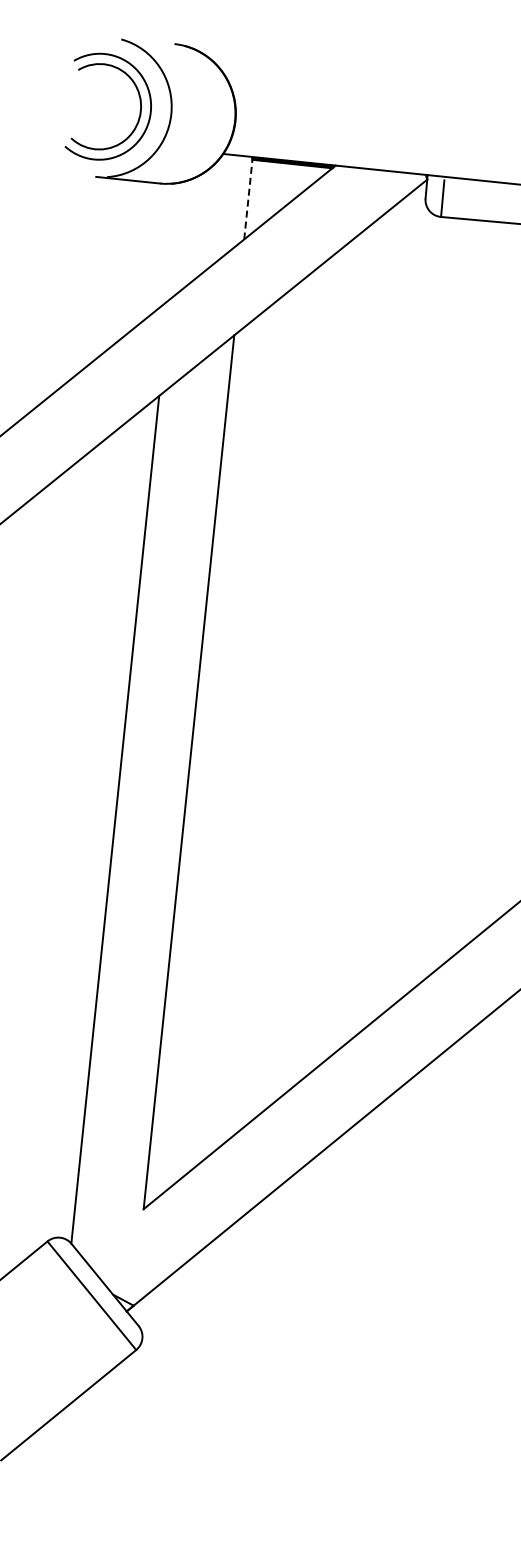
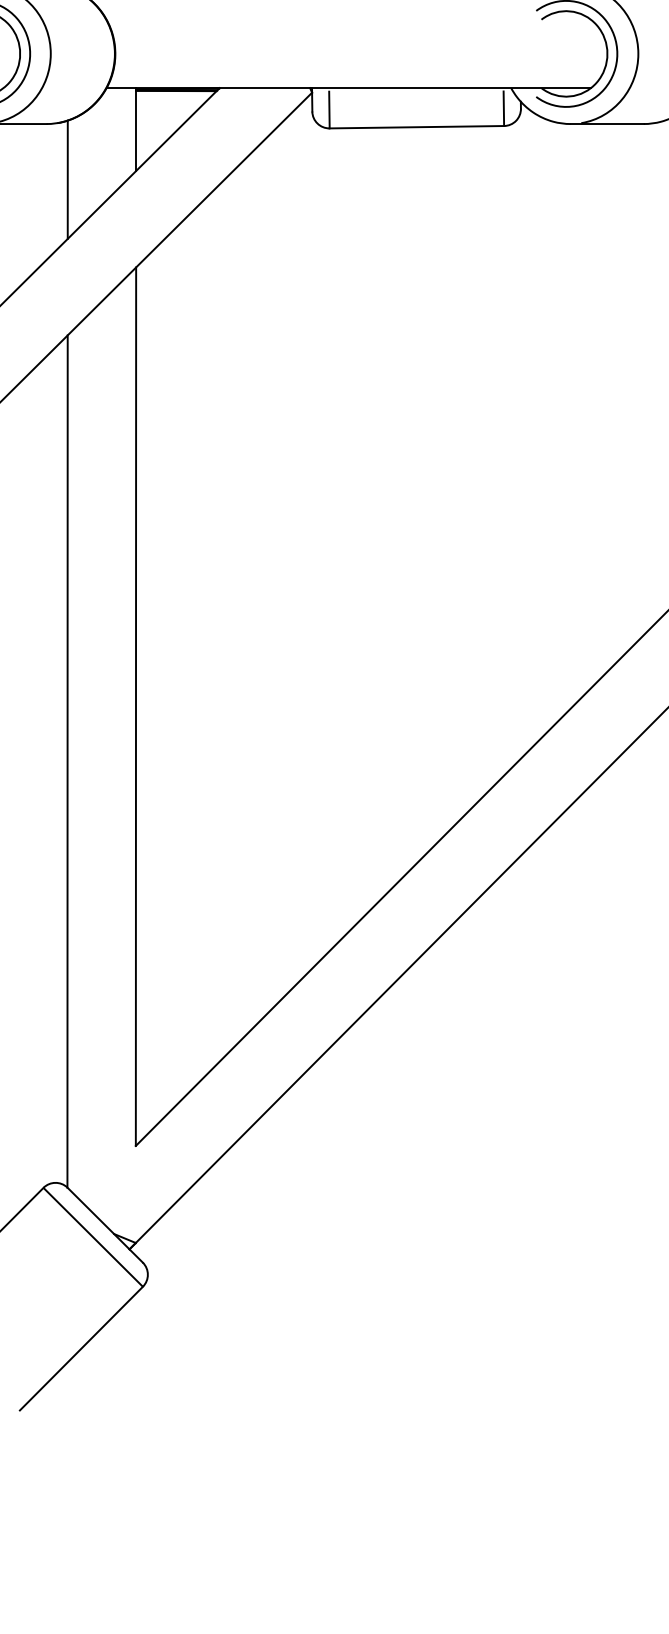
line: (248, 198) -> (136, 129), dashed -> solid
line: (175, 240) -> (67, 179), added

